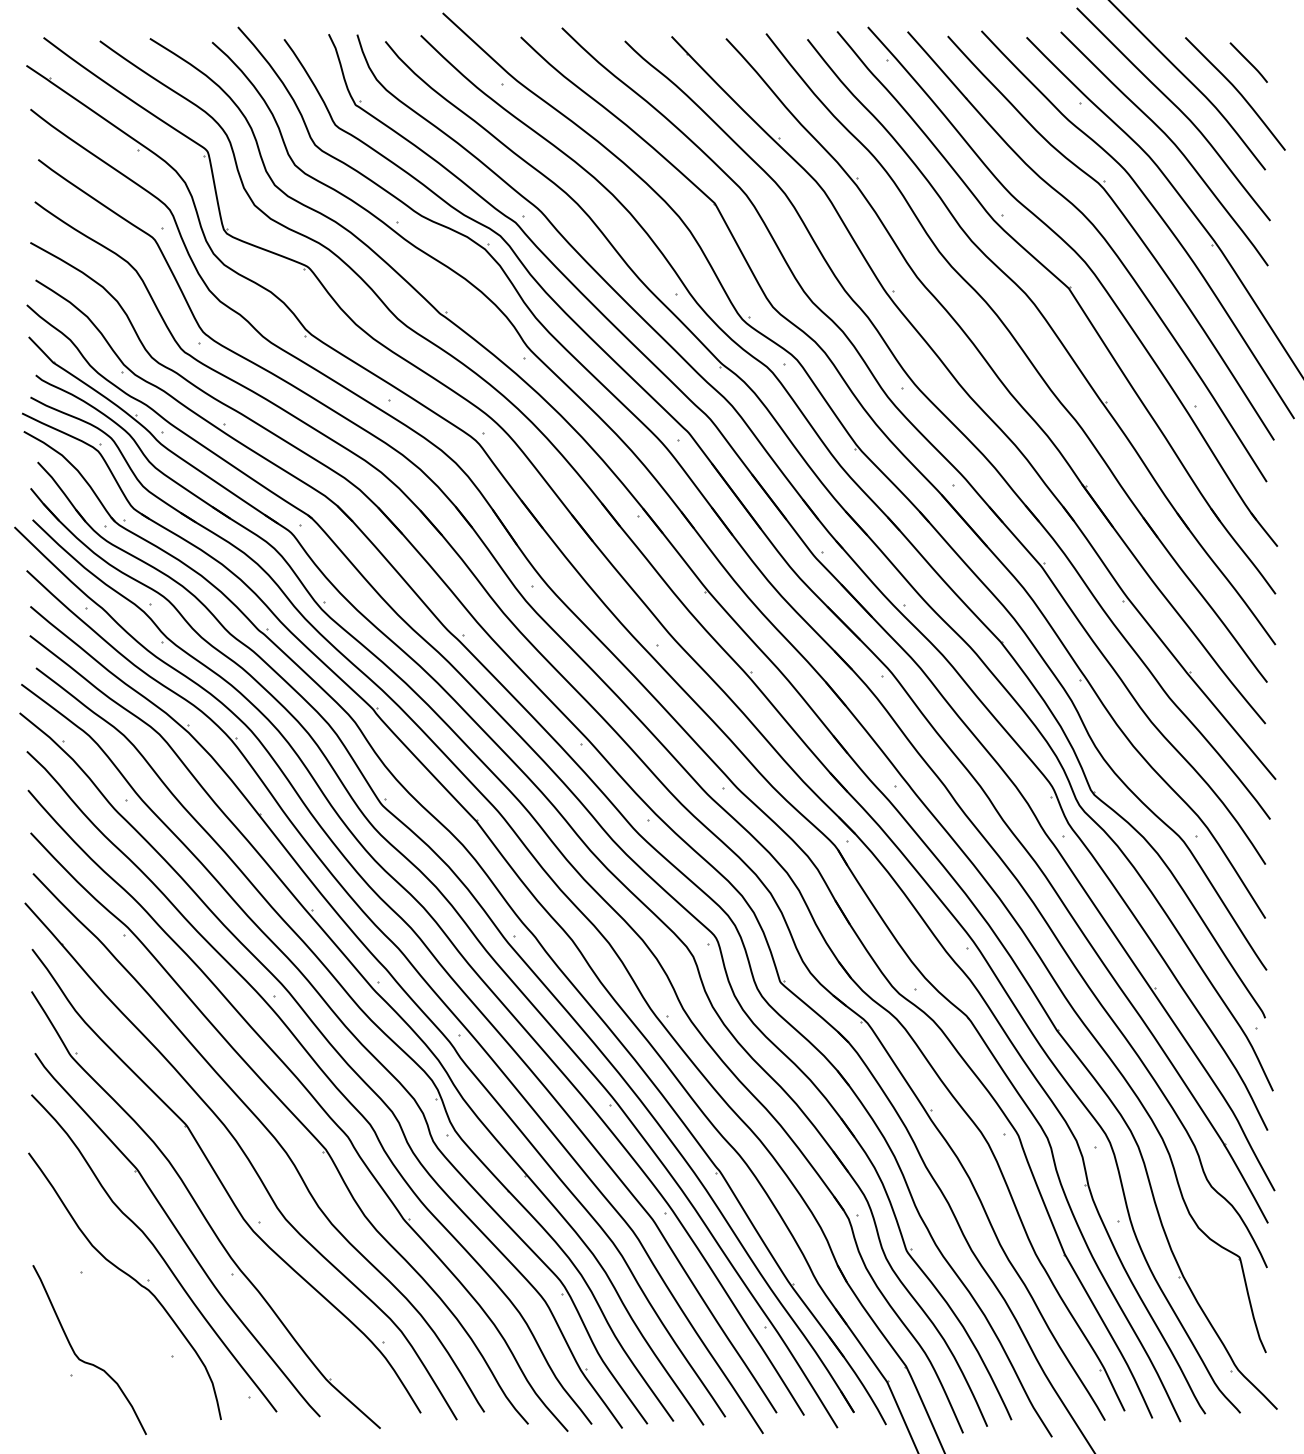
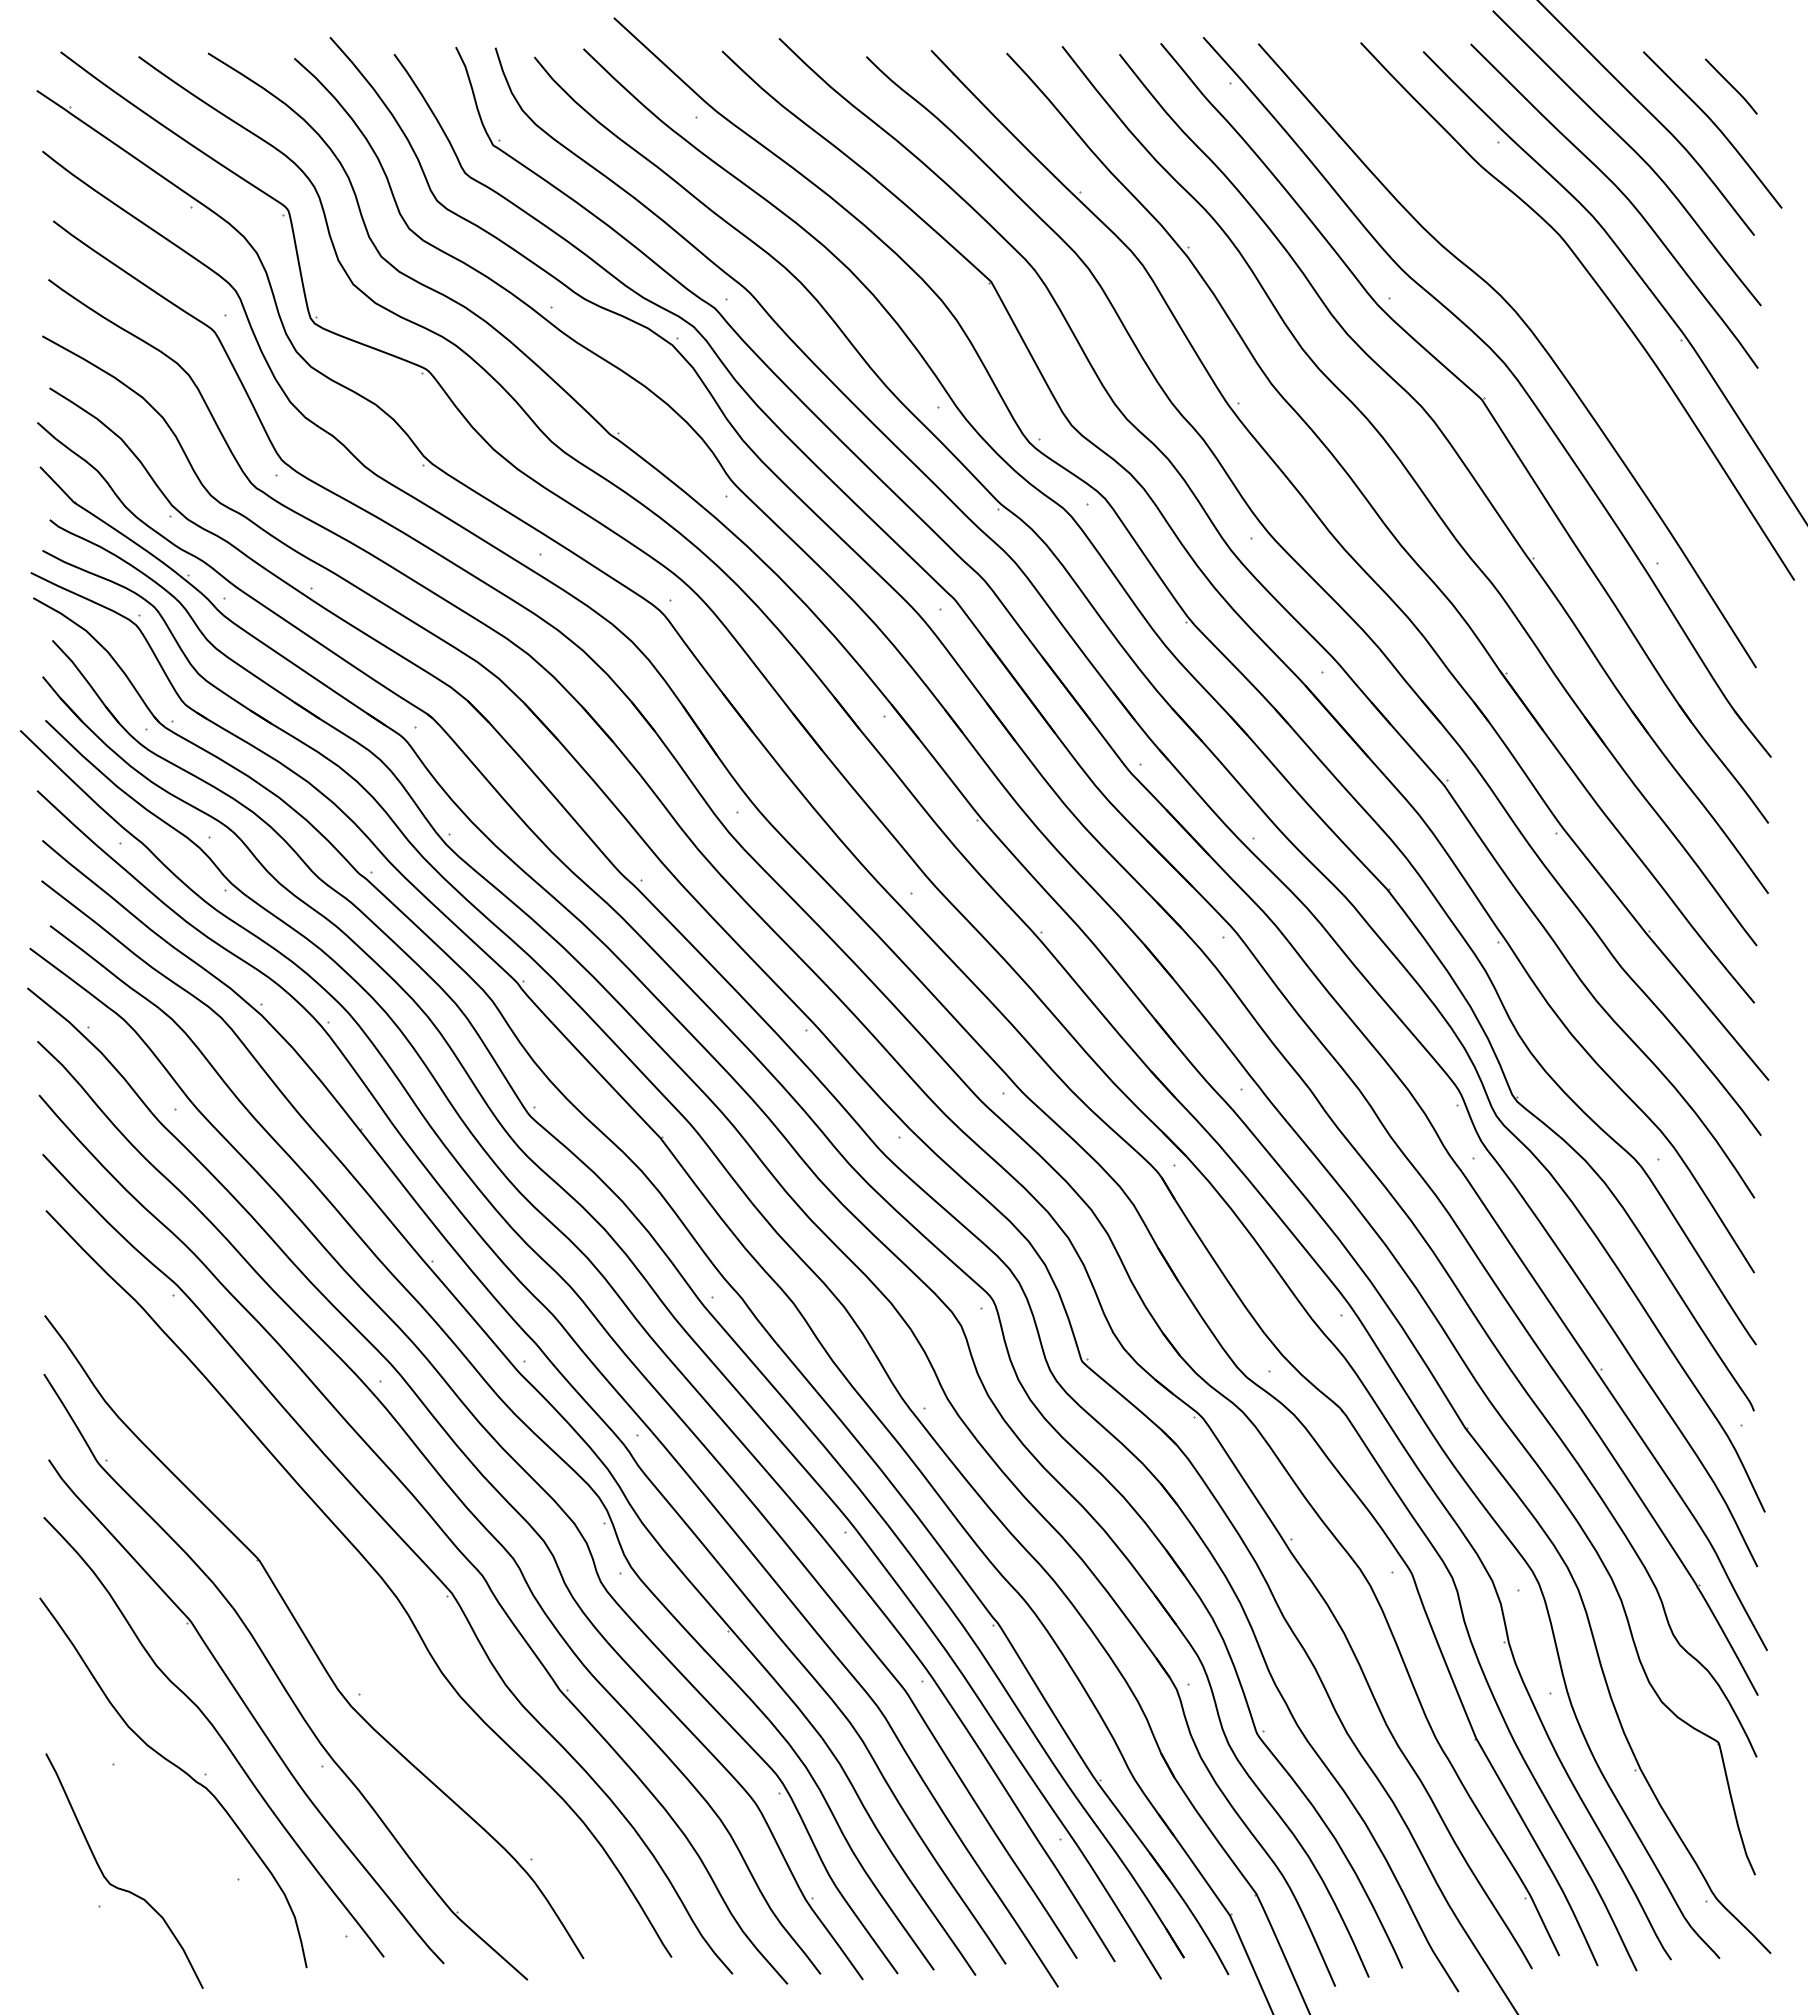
part: (1130, 226) -> (1567, 313), removed
part: (246, 1157) -> (341, 1604), removed

